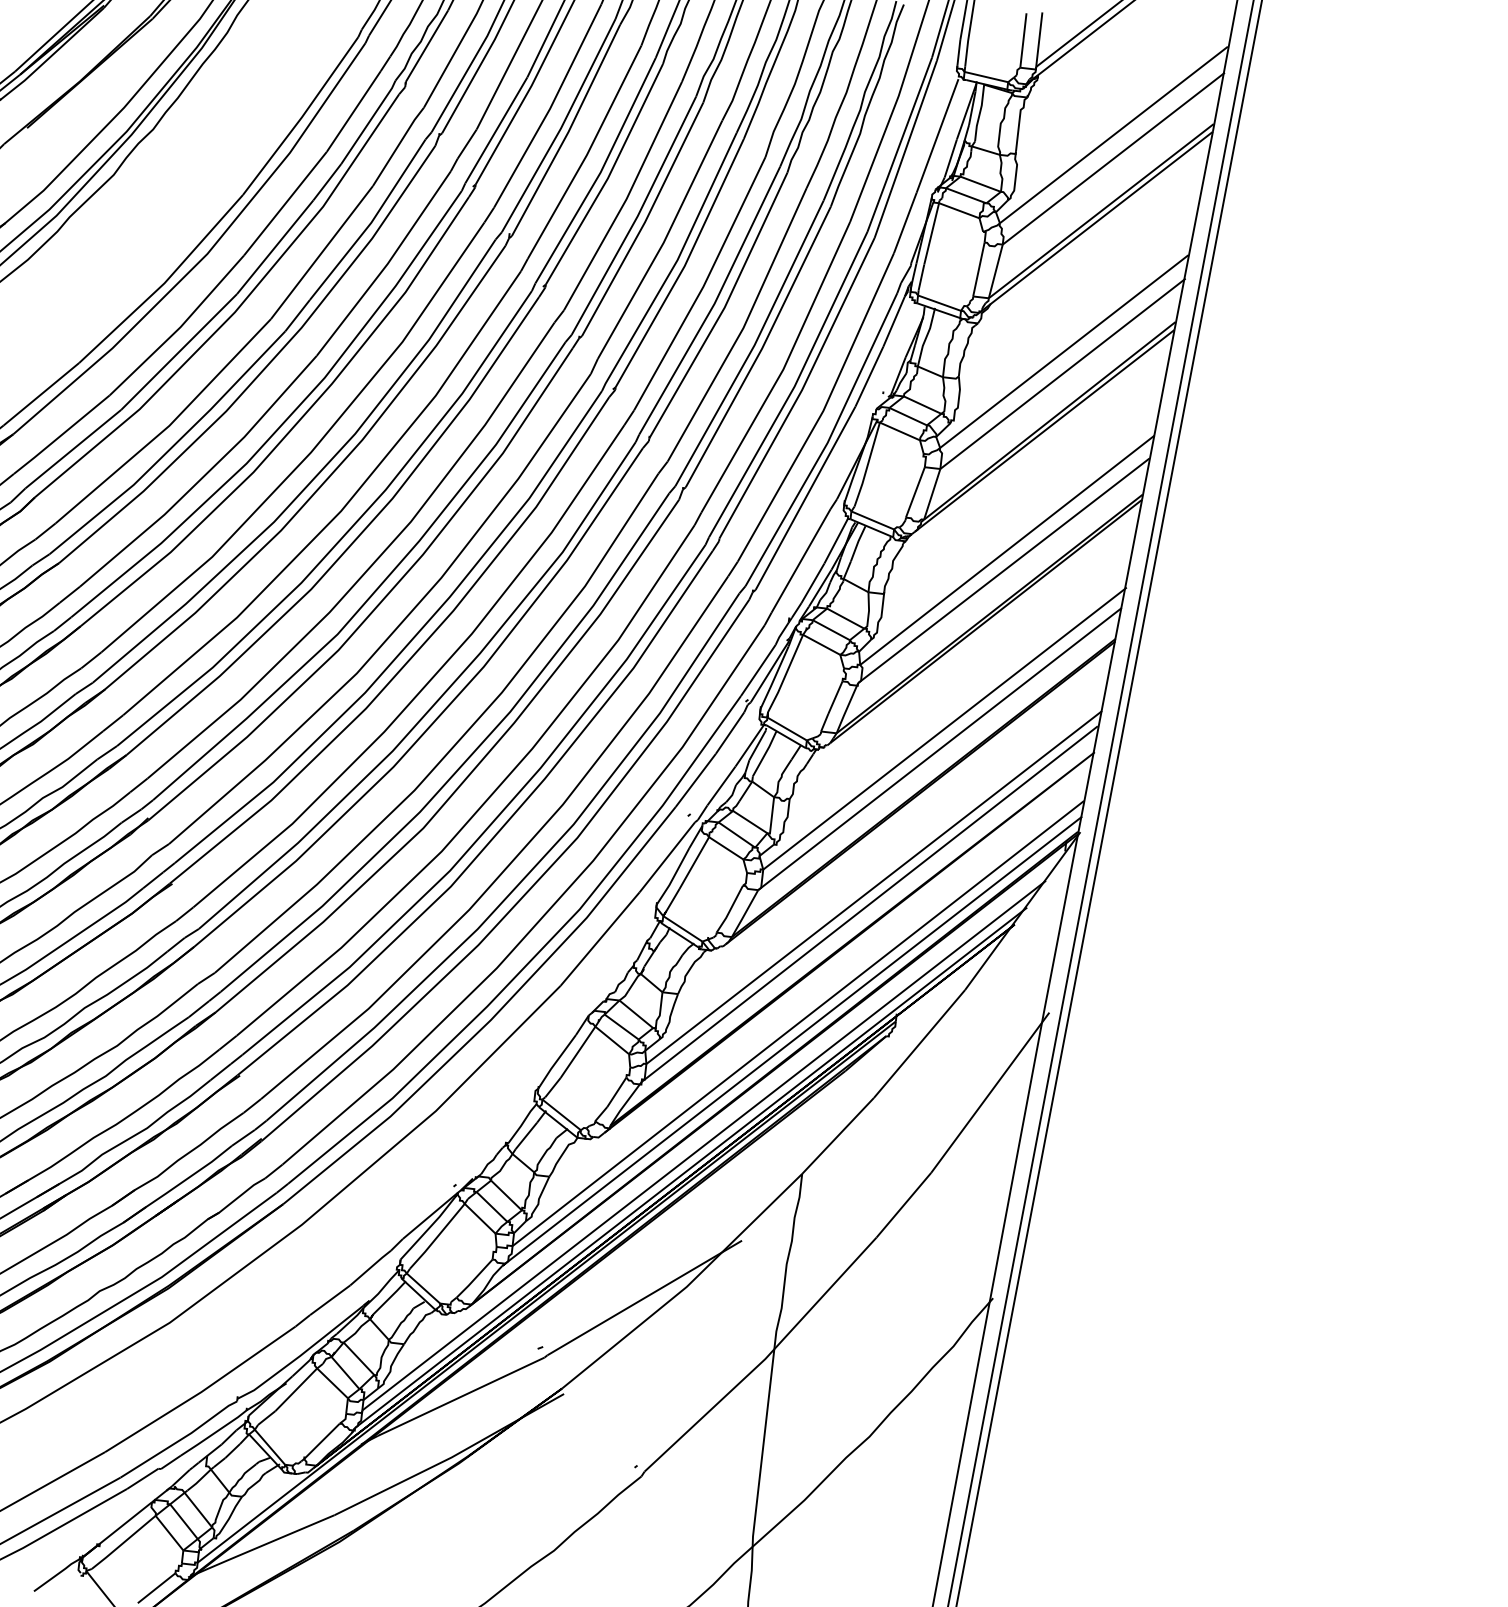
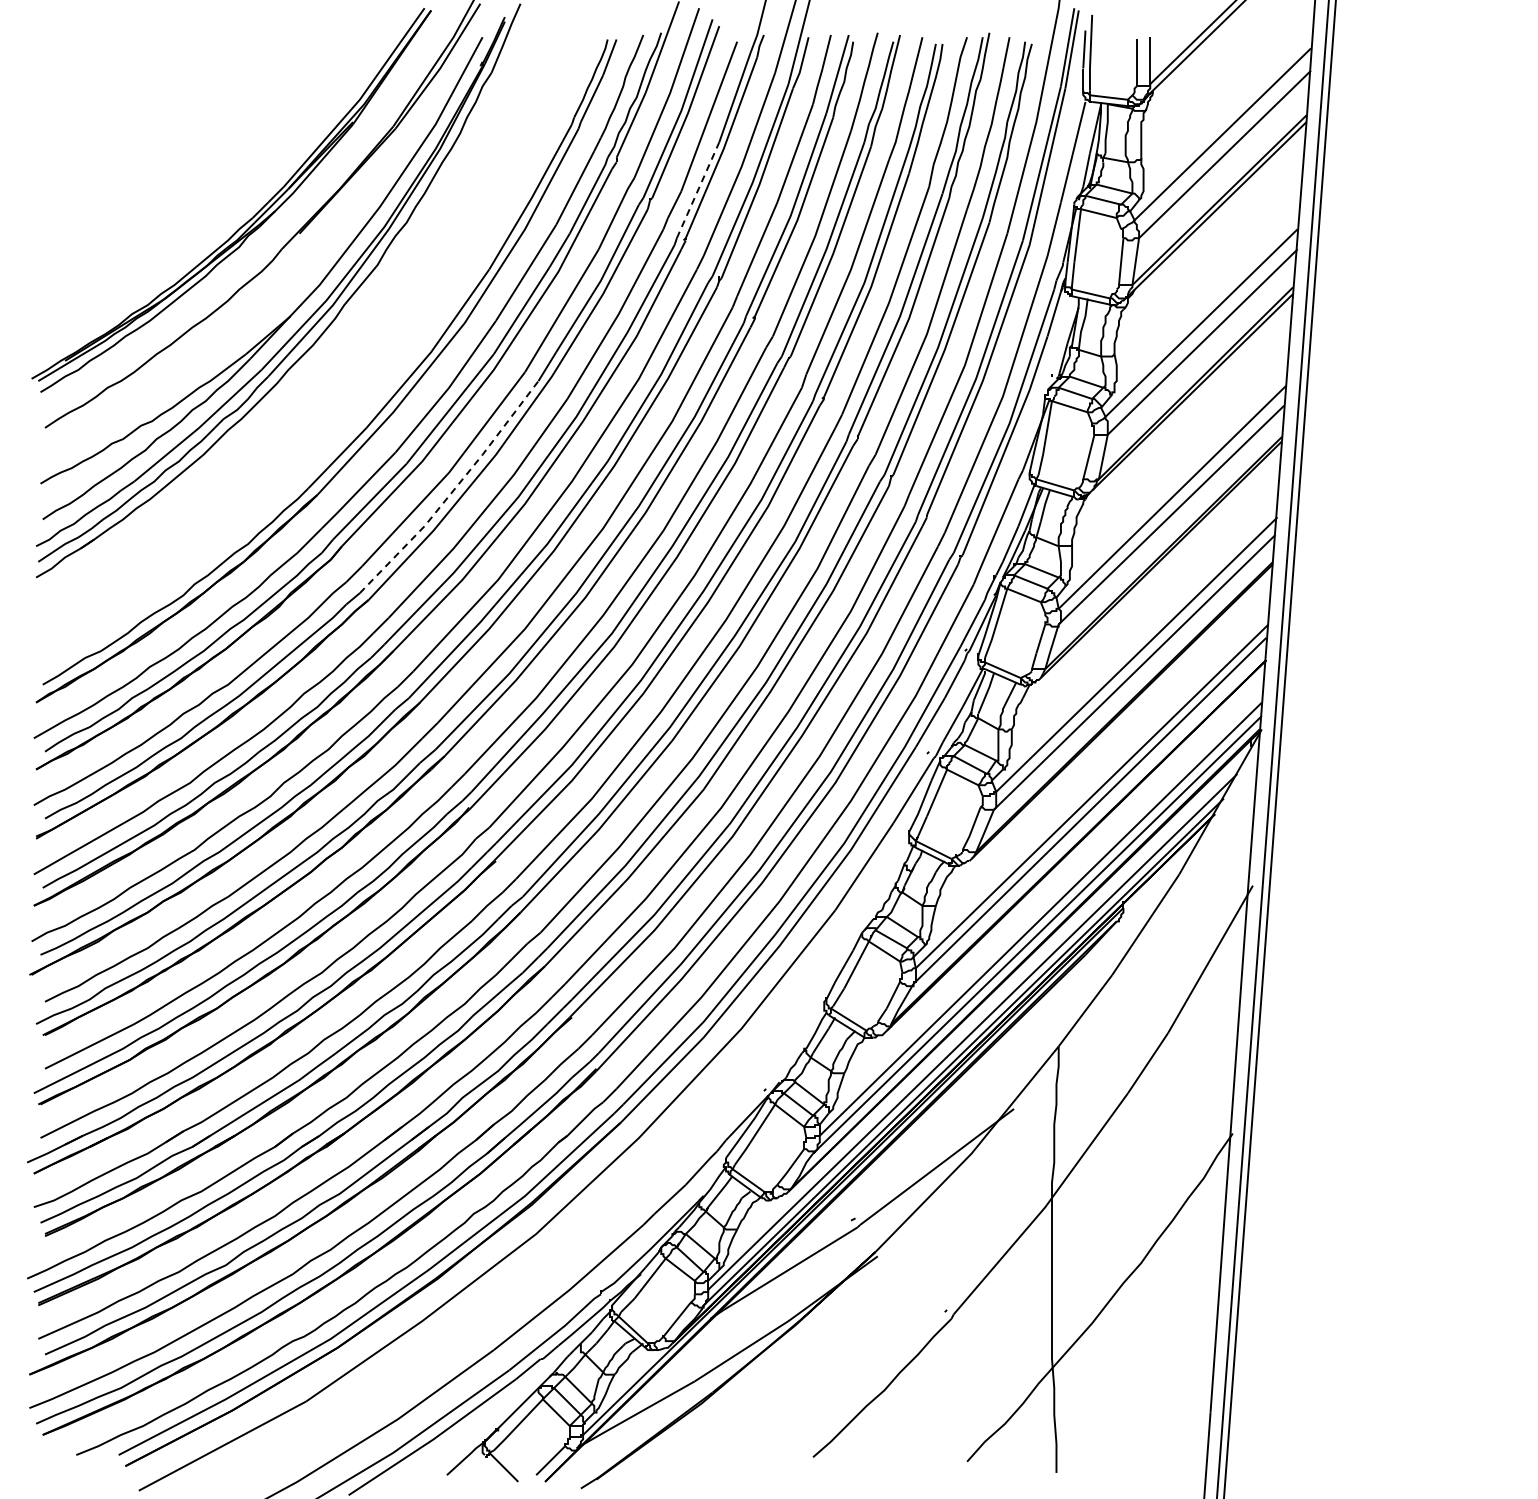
line: (496, 129) -> (698, 189), solid -> dashed
line: (172, 447) -> (453, 490), solid -> dashed

